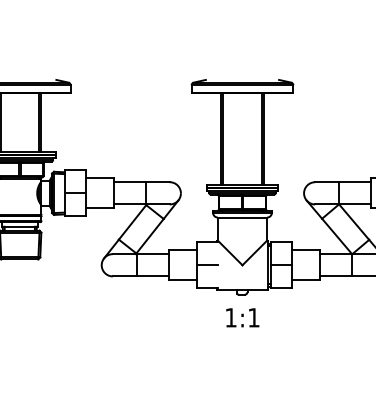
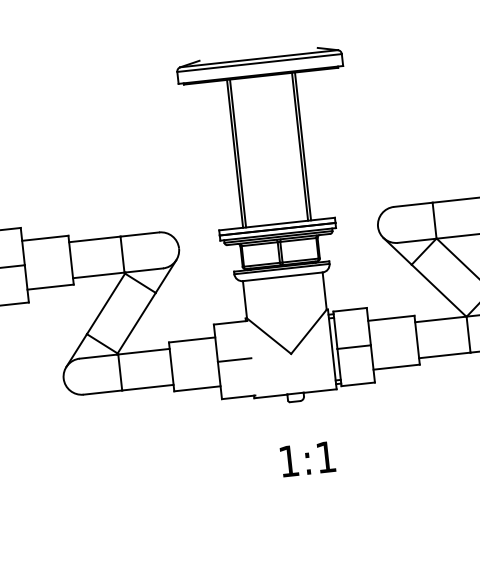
text: (242, 317) -> (307, 458), moved

